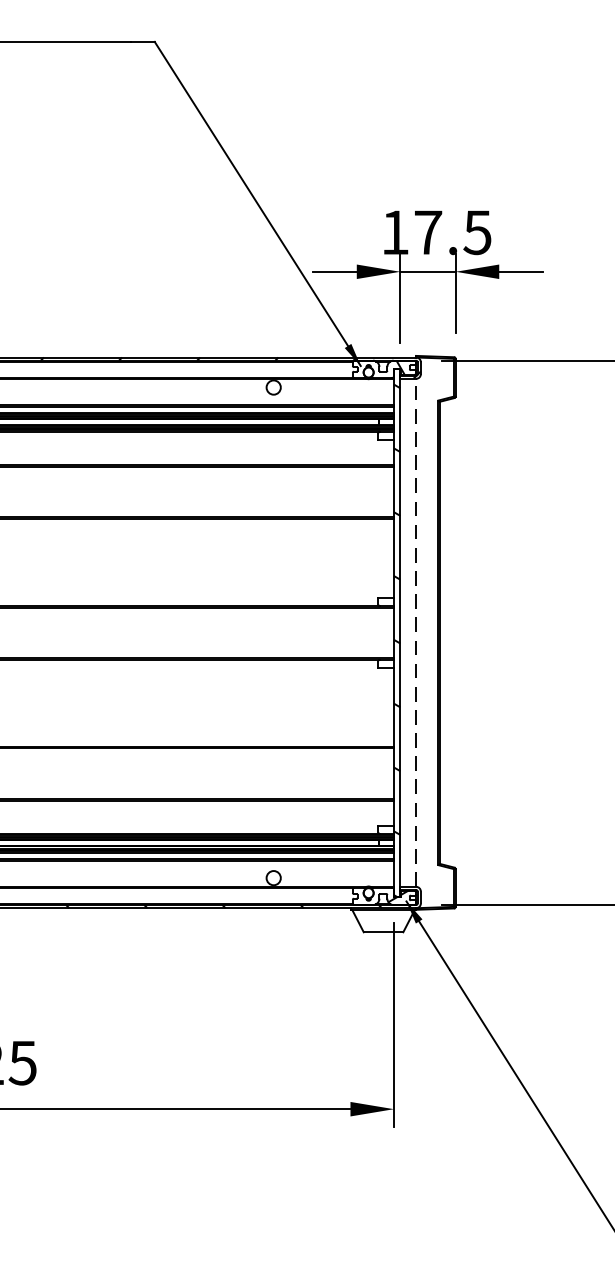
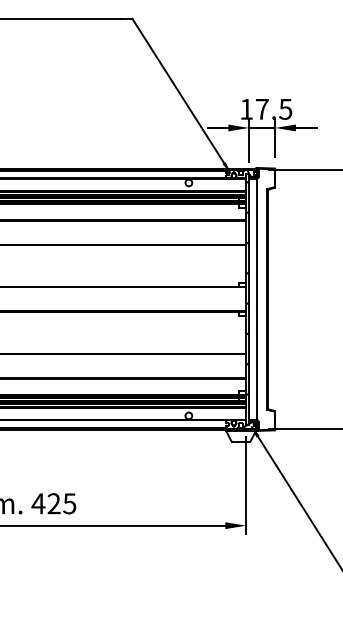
line: (416, 632) -> (256, 299), dashed -> solid

